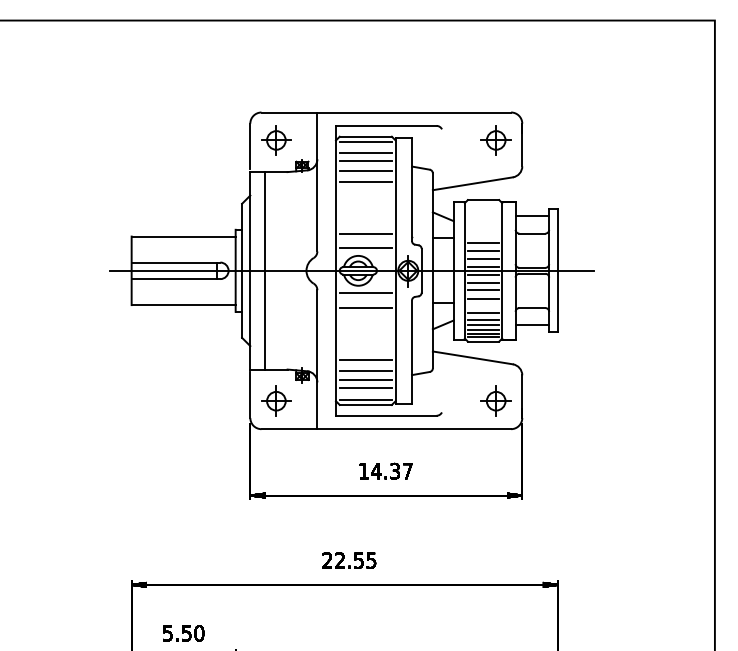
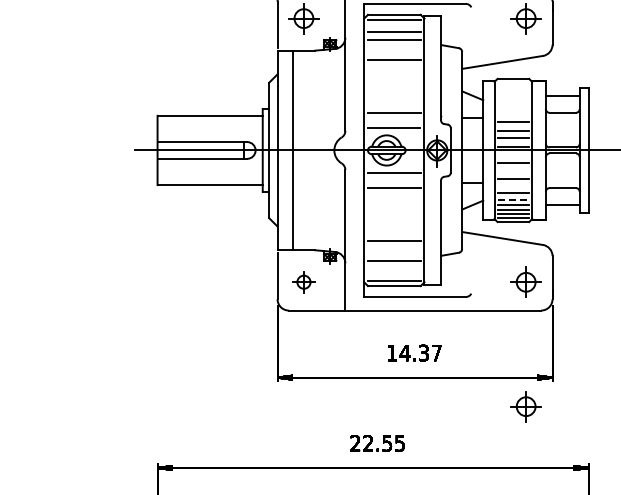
line: (365, 170) -> (394, 49), removed
line: (483, 274) -> (513, 154), removed
line: (483, 290) -> (513, 170), removed
line: (483, 320) -> (513, 200), solid -> dashed
line: (365, 371) -> (394, 252), removed
line: (365, 388) -> (394, 269), removed
part: (276, 400) -> (304, 281), size x0.7
part: (495, 523) -> (525, 405), added

